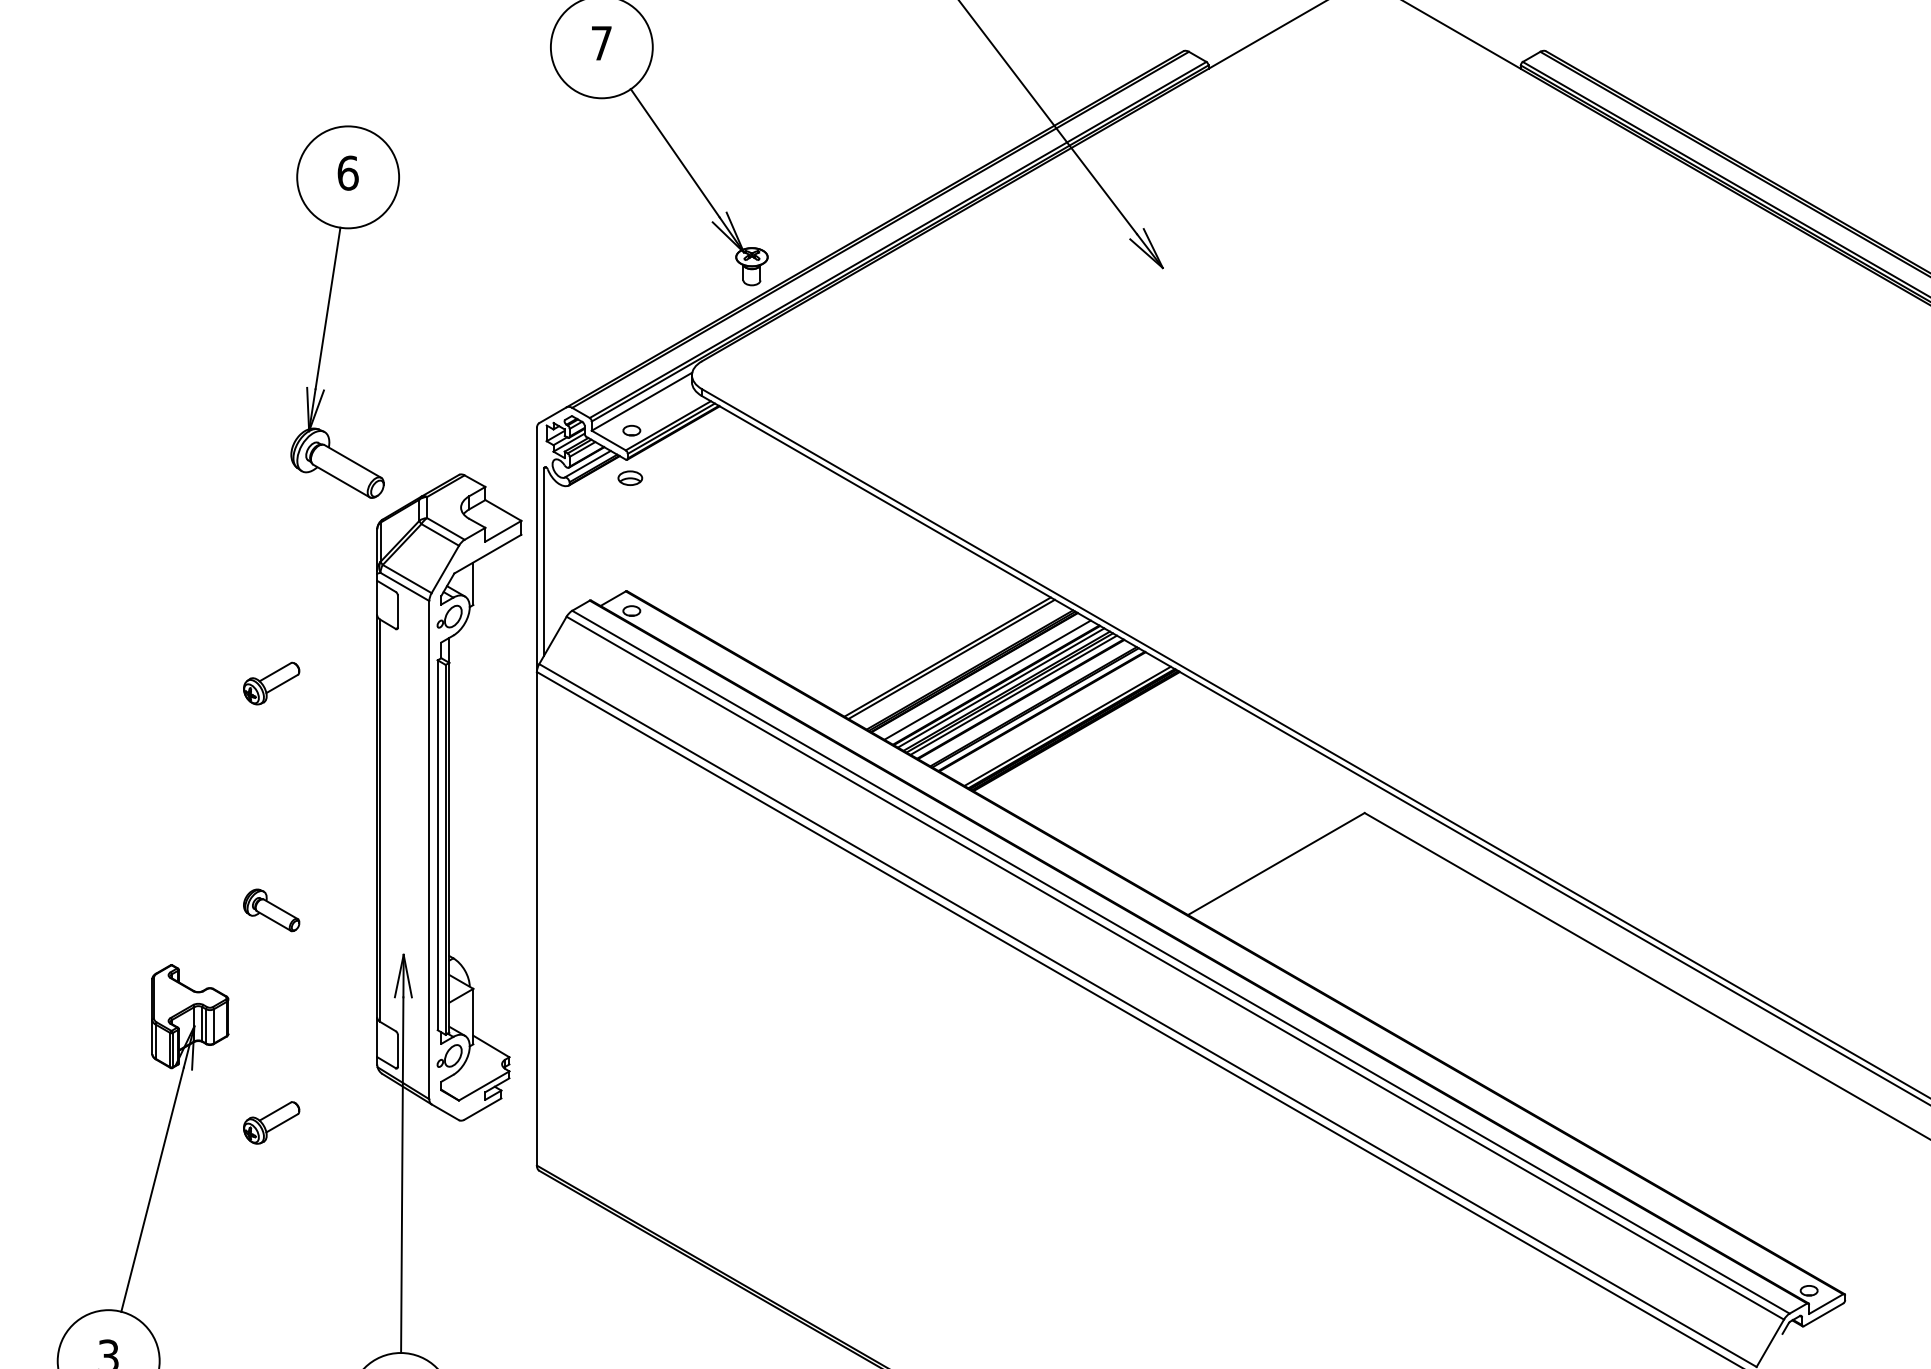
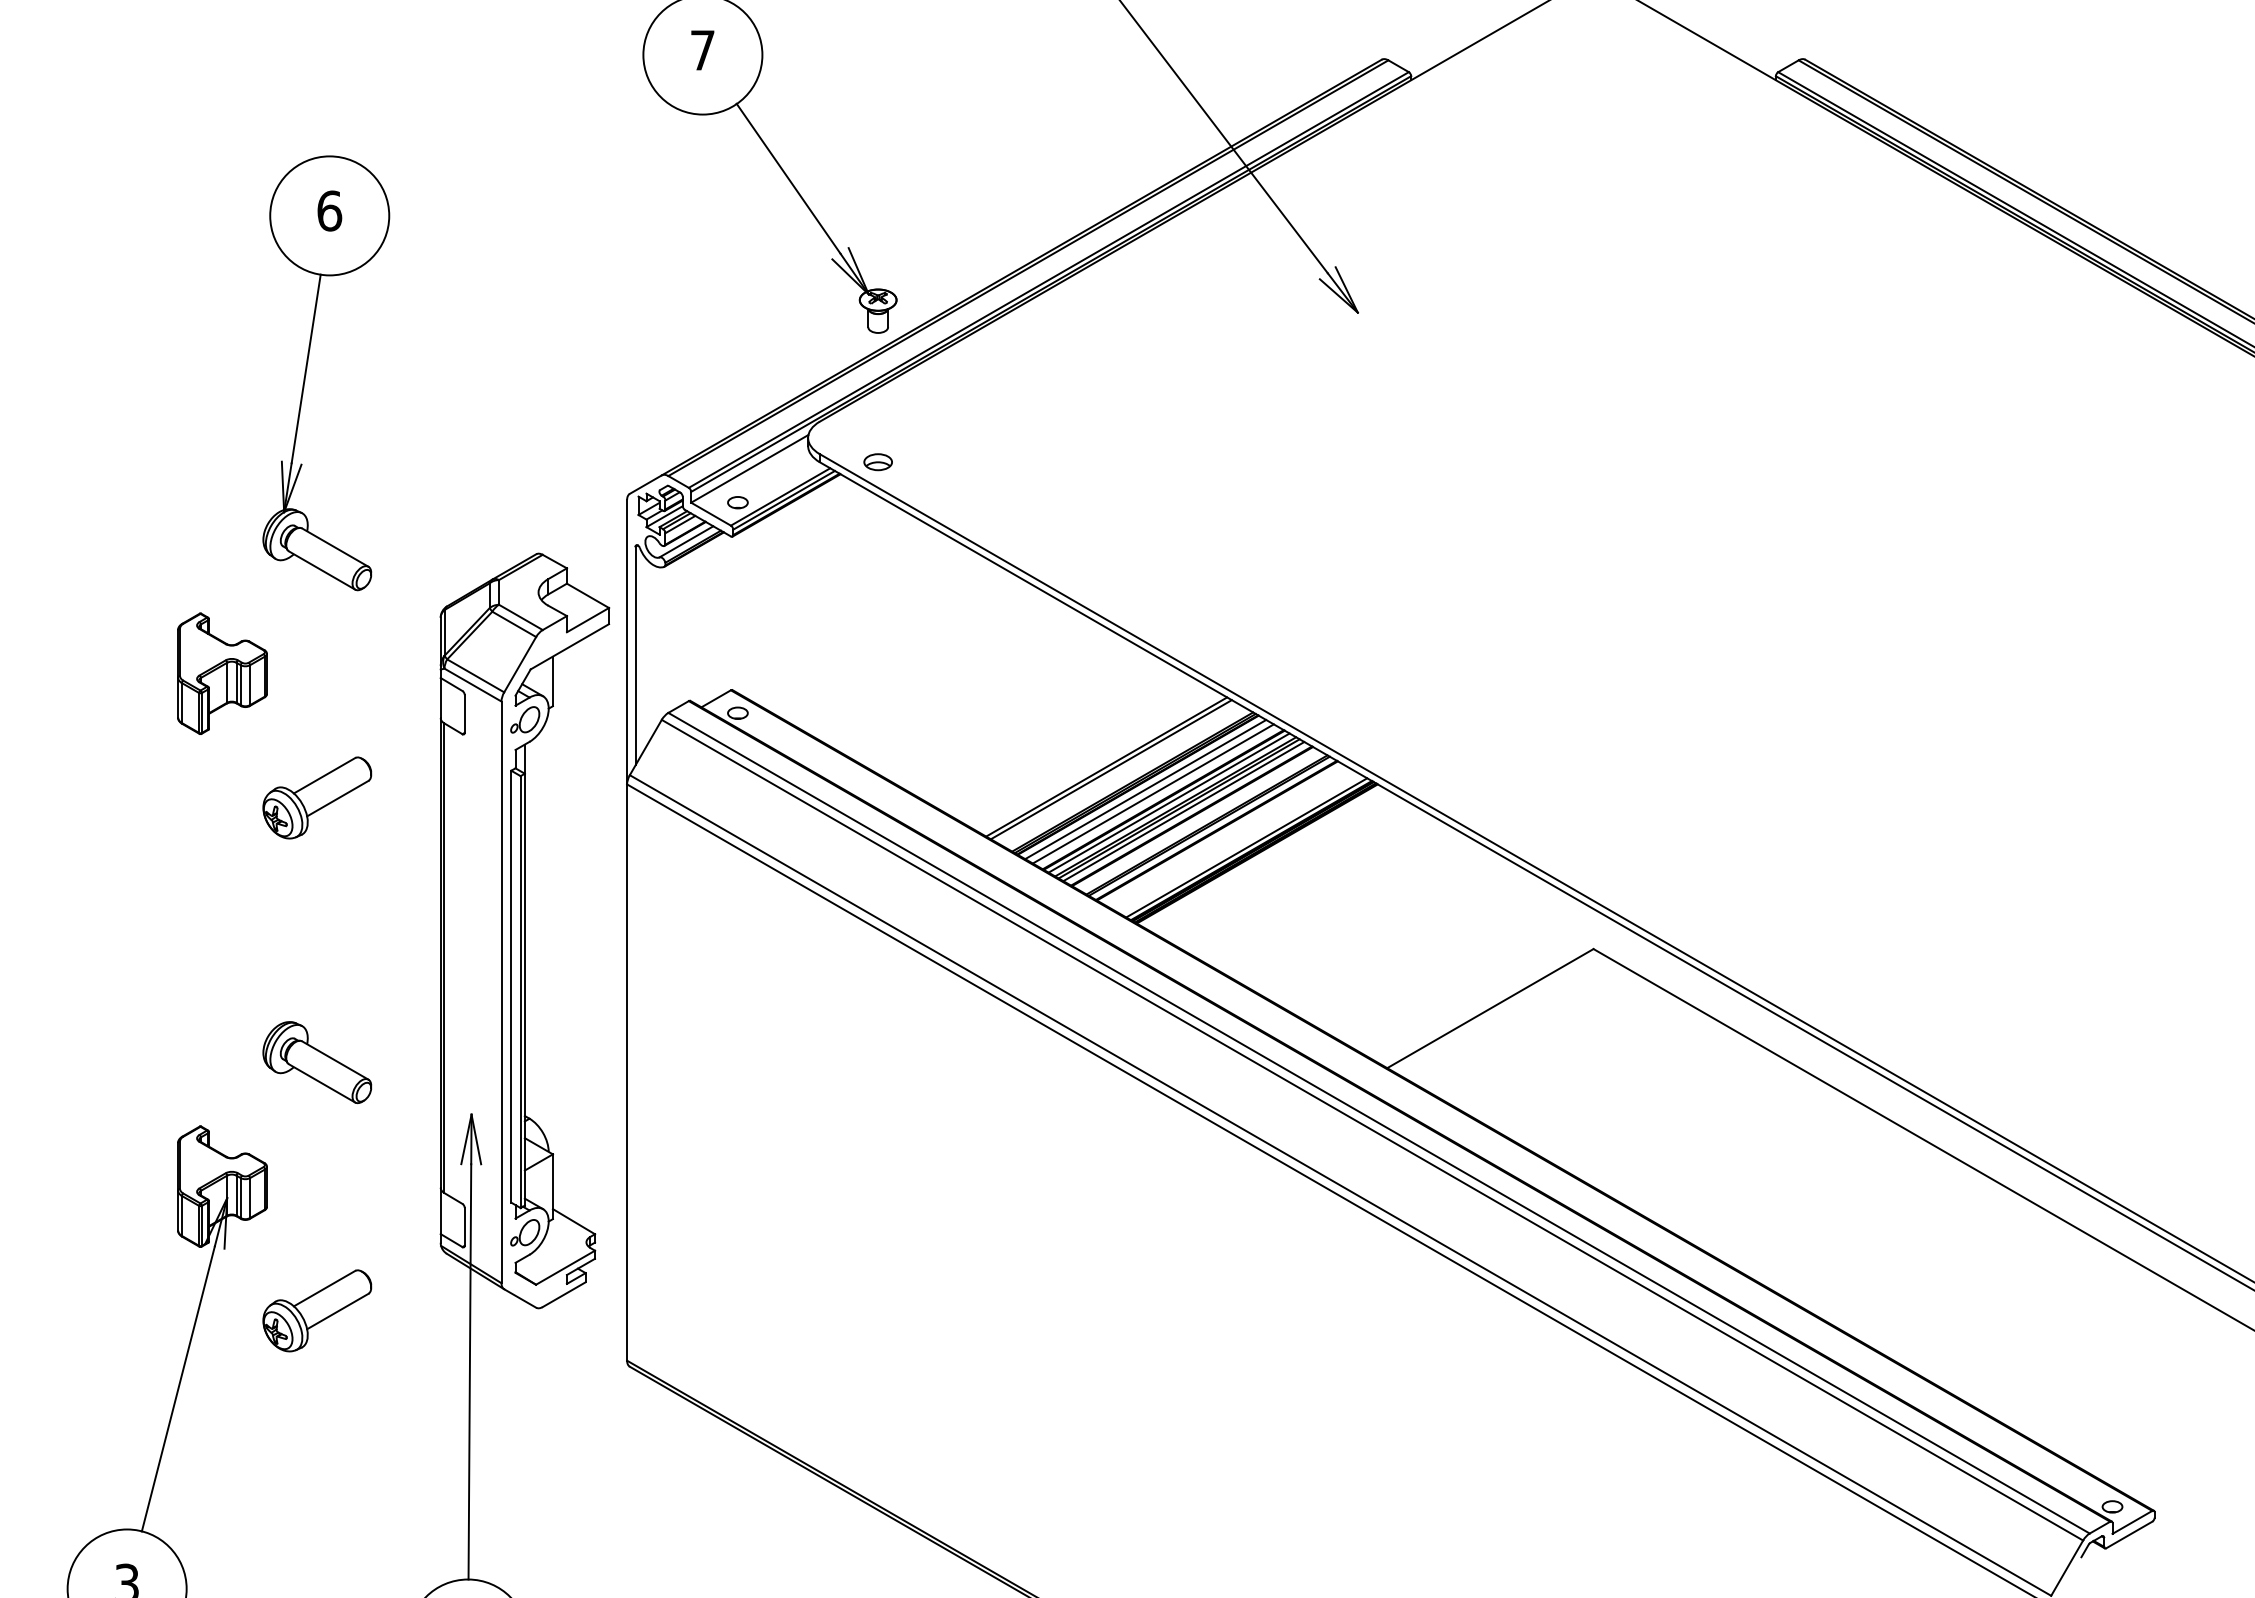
part: (329, 308) -> (307, 368), moved
part: (629, 478) -> (877, 462), moved
part: (190, 577) -> (222, 673), added
line: (980, 676) -> (1145, 789), added
part: (271, 683) -> (317, 797), size x1.67
part: (271, 910) -> (317, 1062), size x1.67
part: (271, 1122) -> (317, 1310), size x1.67

